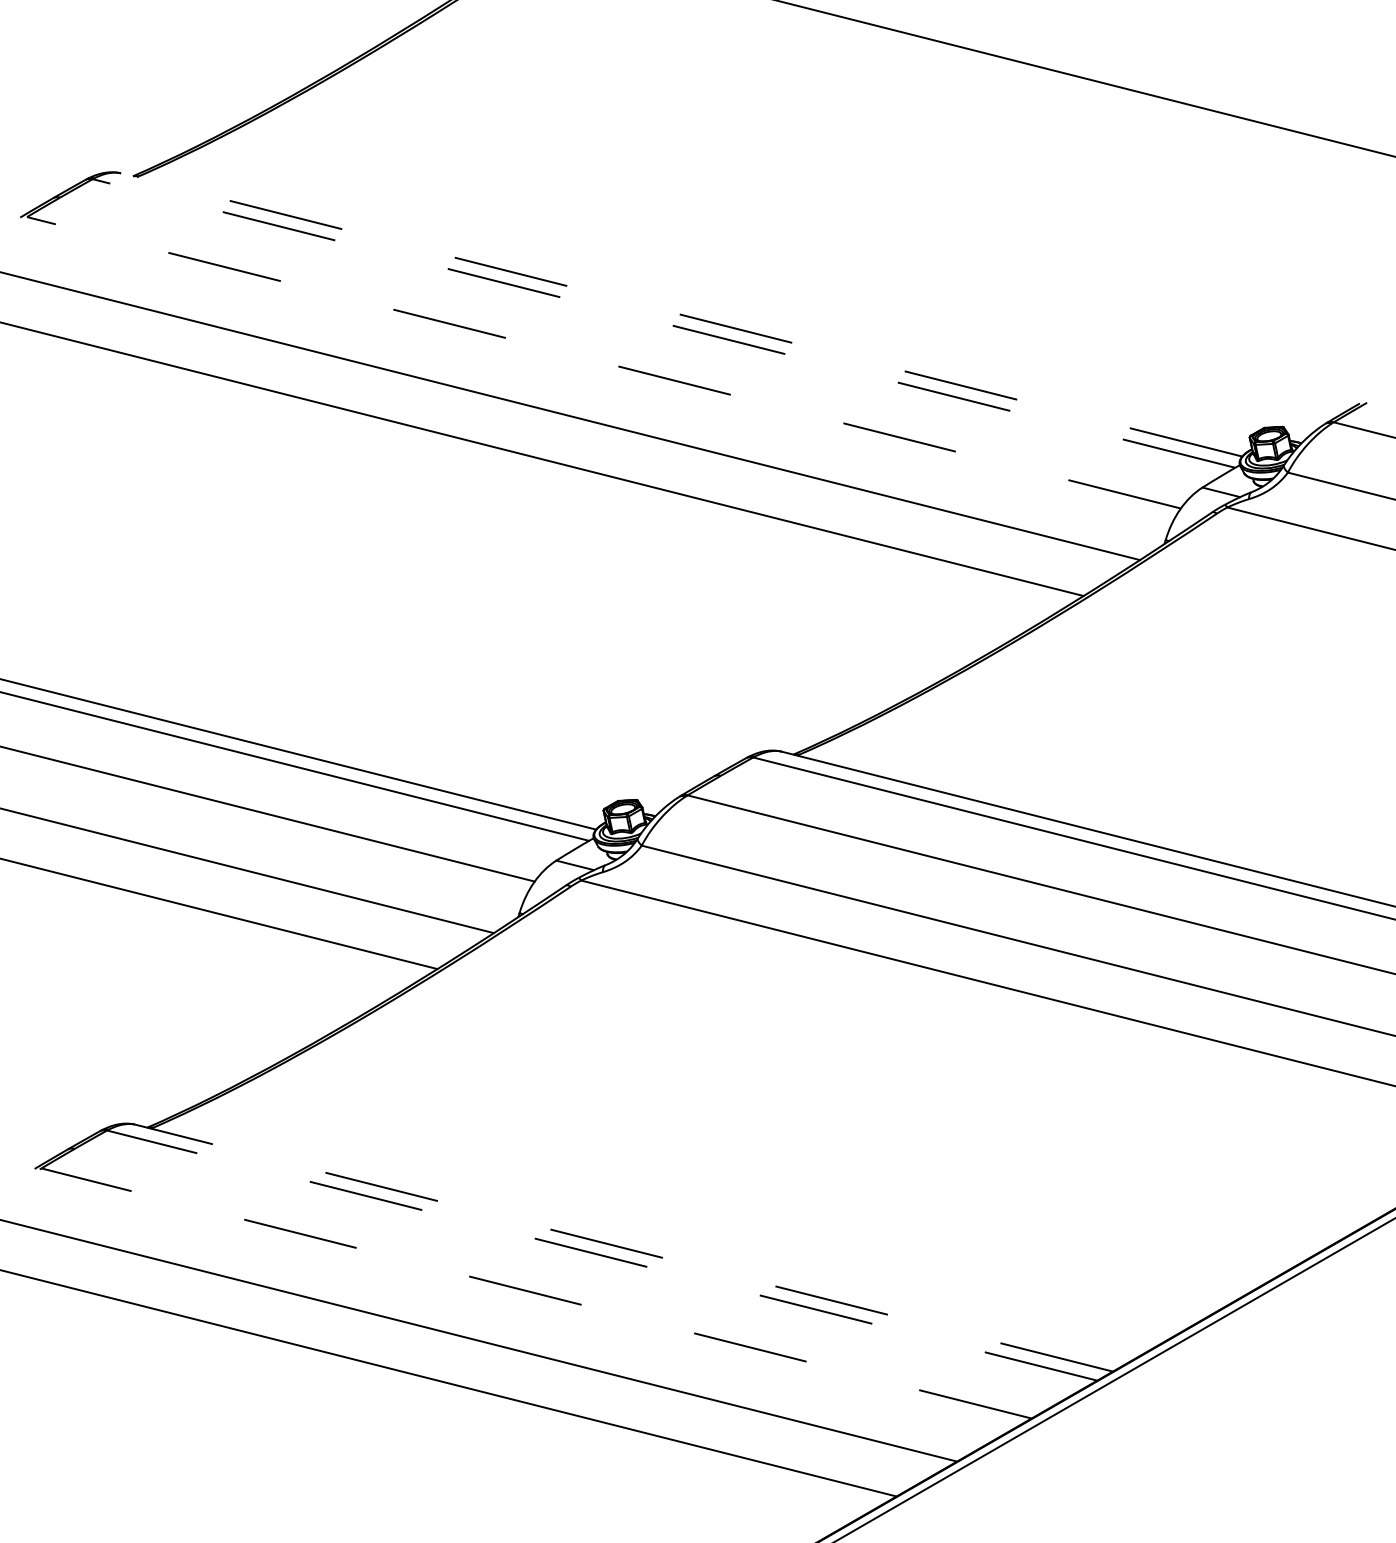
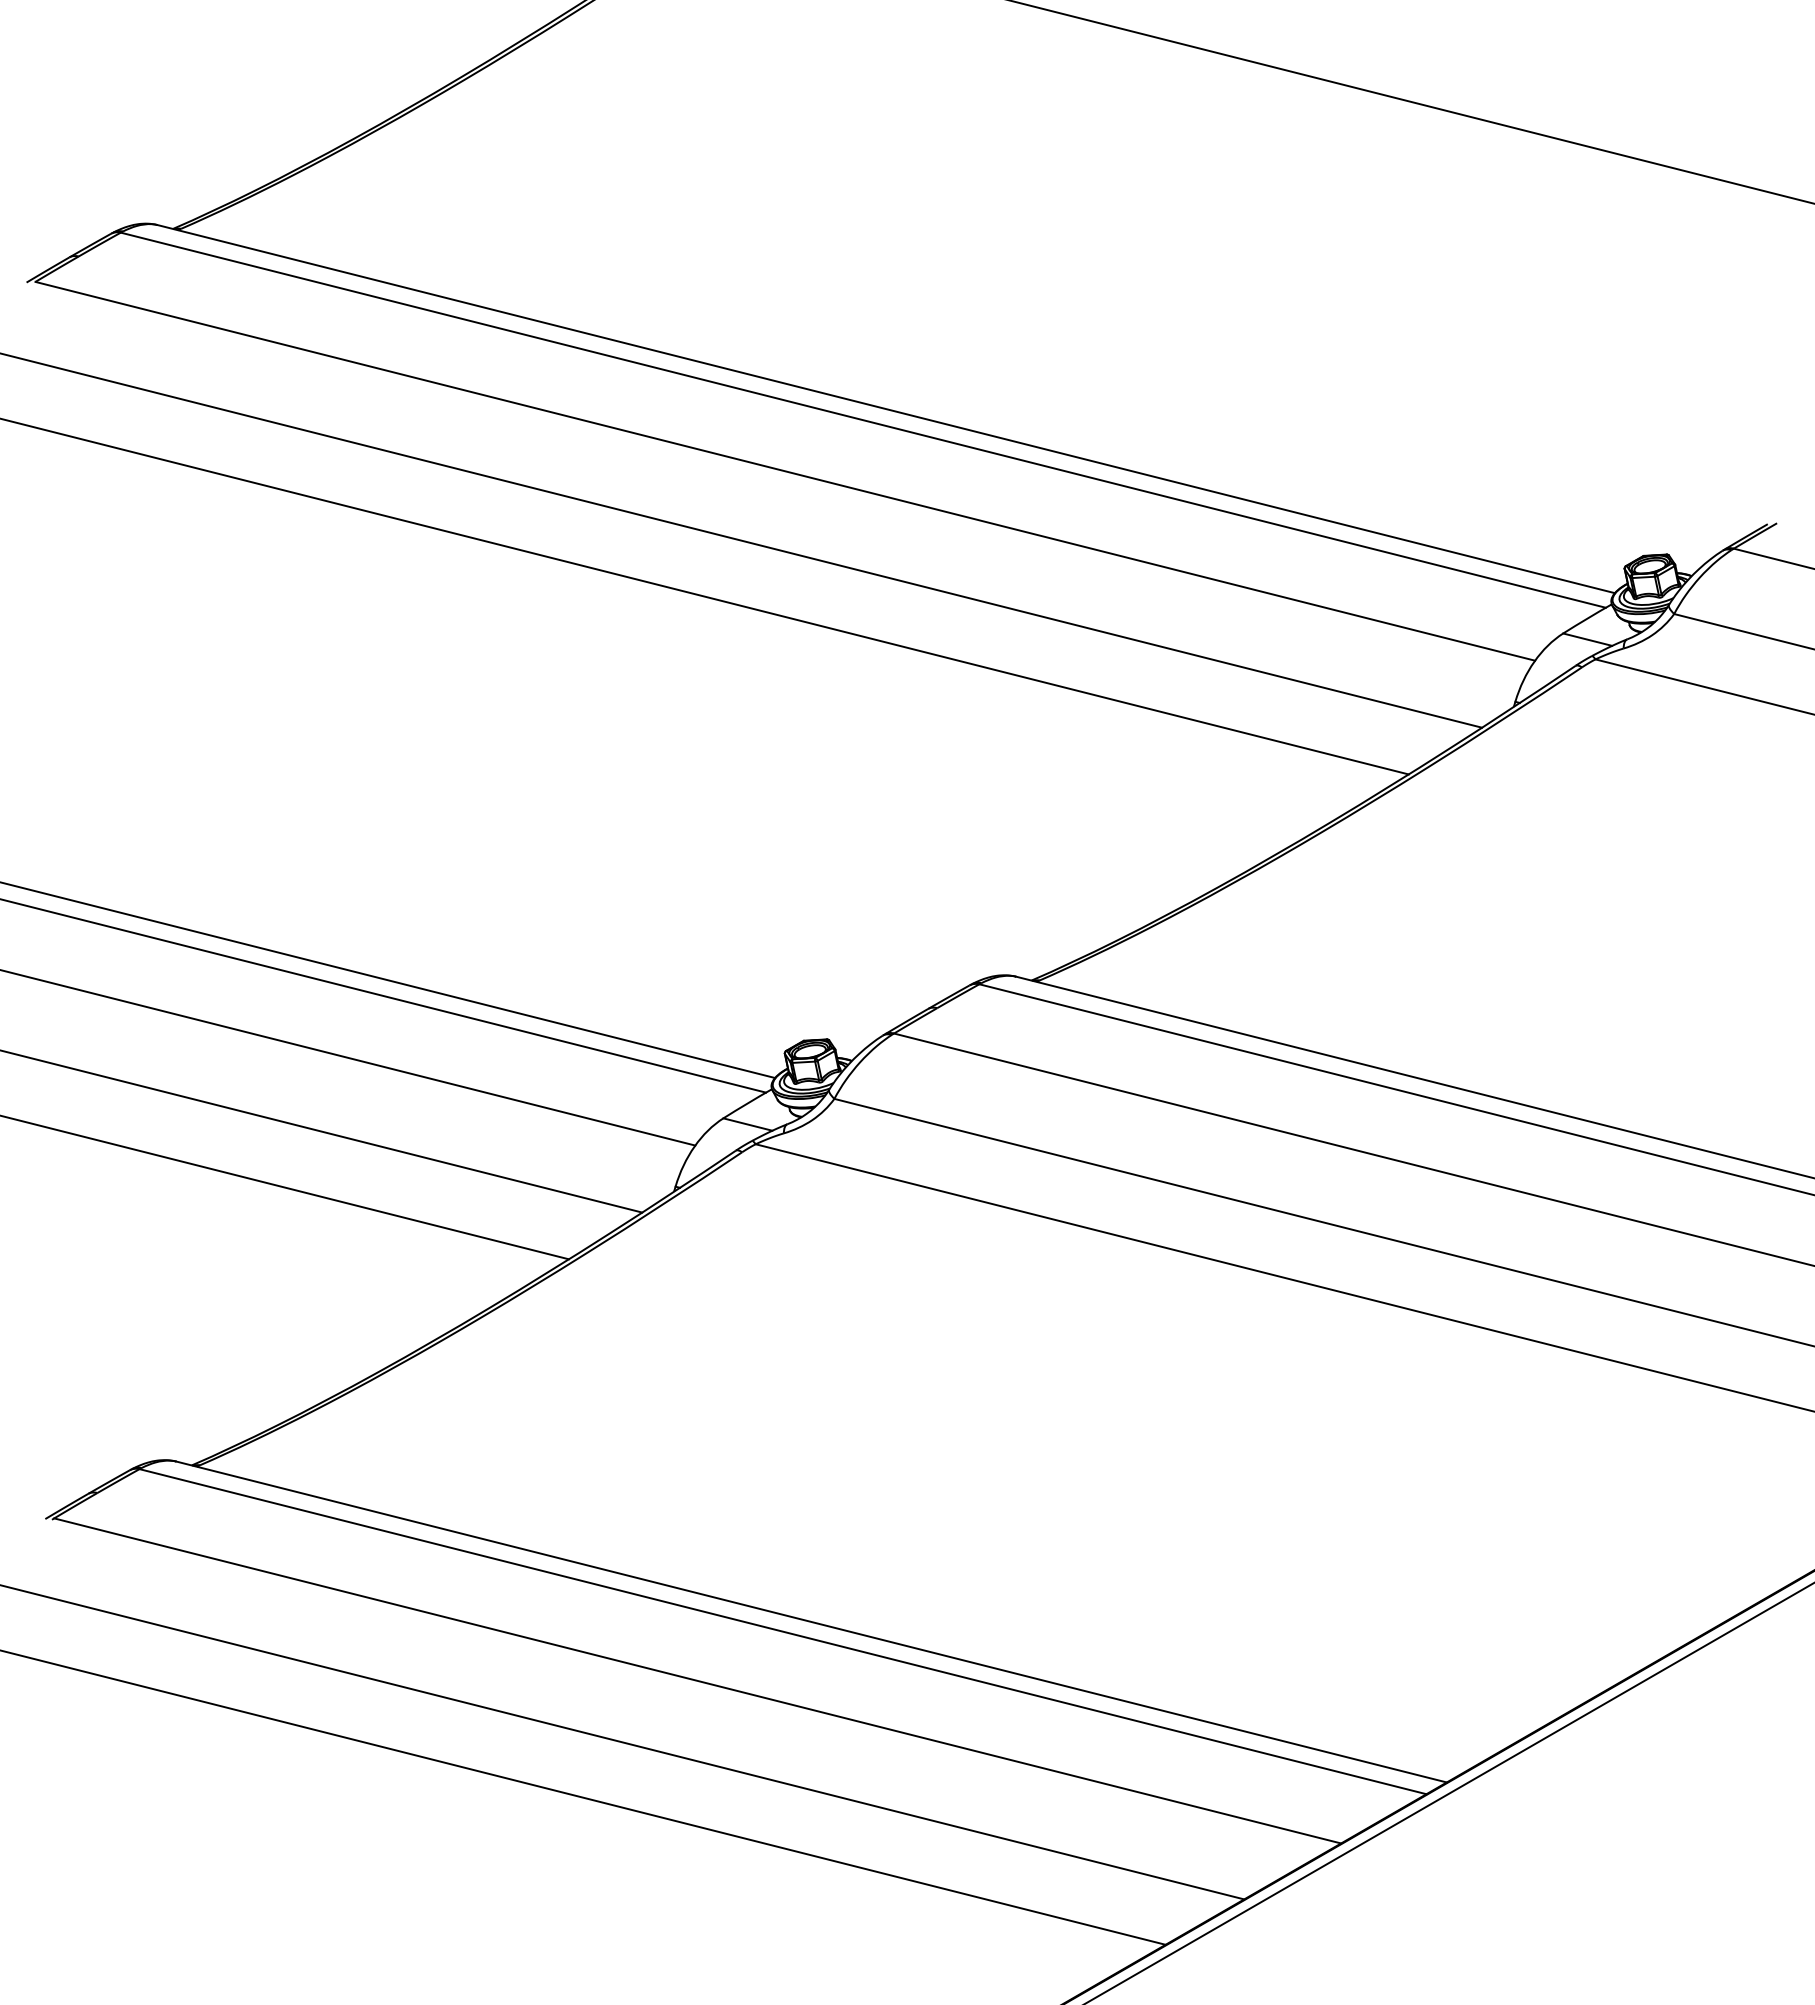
line: (681, 315) -> (885, 409), dashed -> solid
line: (664, 323) -> (863, 420), dashed -> solid
line: (603, 362) -> (784, 471), dashed -> solid
line: (624, 1247) -> (811, 1621), dashed -> solid
line: (602, 1255) -> (783, 1631), dashed -> solid
line: (536, 1293) -> (697, 1680), dashed -> solid

